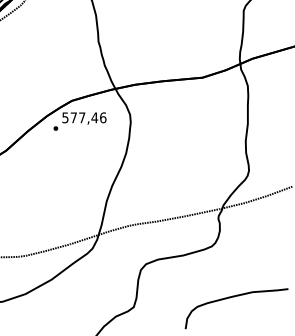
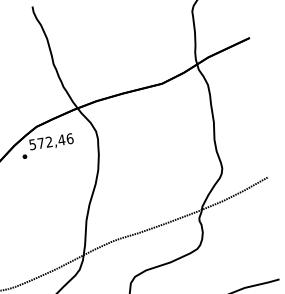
text: (82, 117) -> (49, 141), 577,46 -> 572,46

